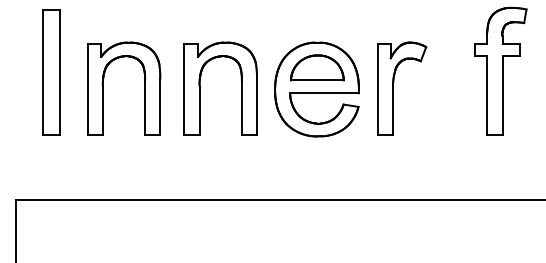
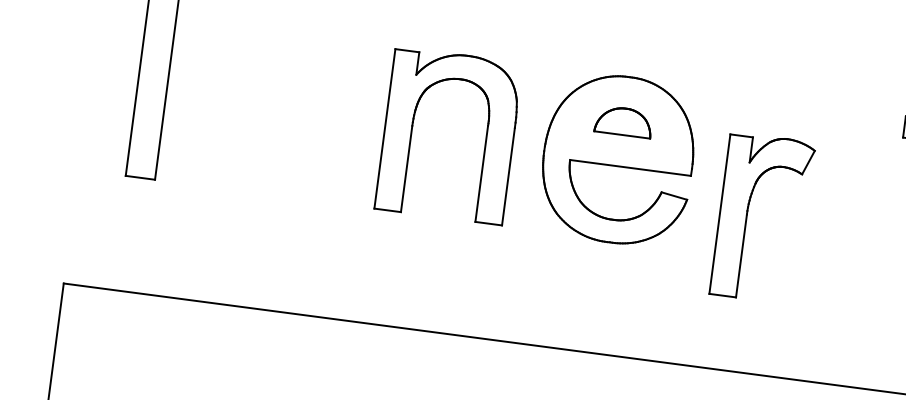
part: (317, 67) -> (624, 120), size x0.6
part: (144, 88) -> (314, 117), removed
part: (393, 88) -> (747, 215), moved

